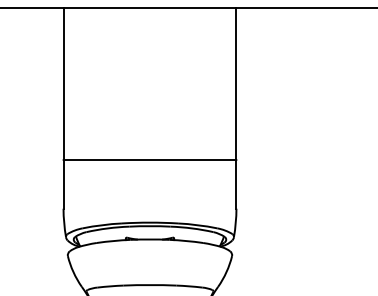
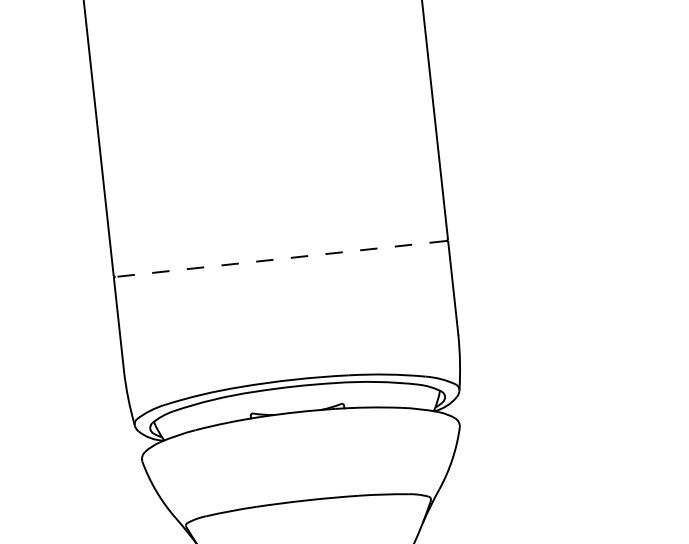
line: (150, 160) -> (282, 259), solid -> dashed

